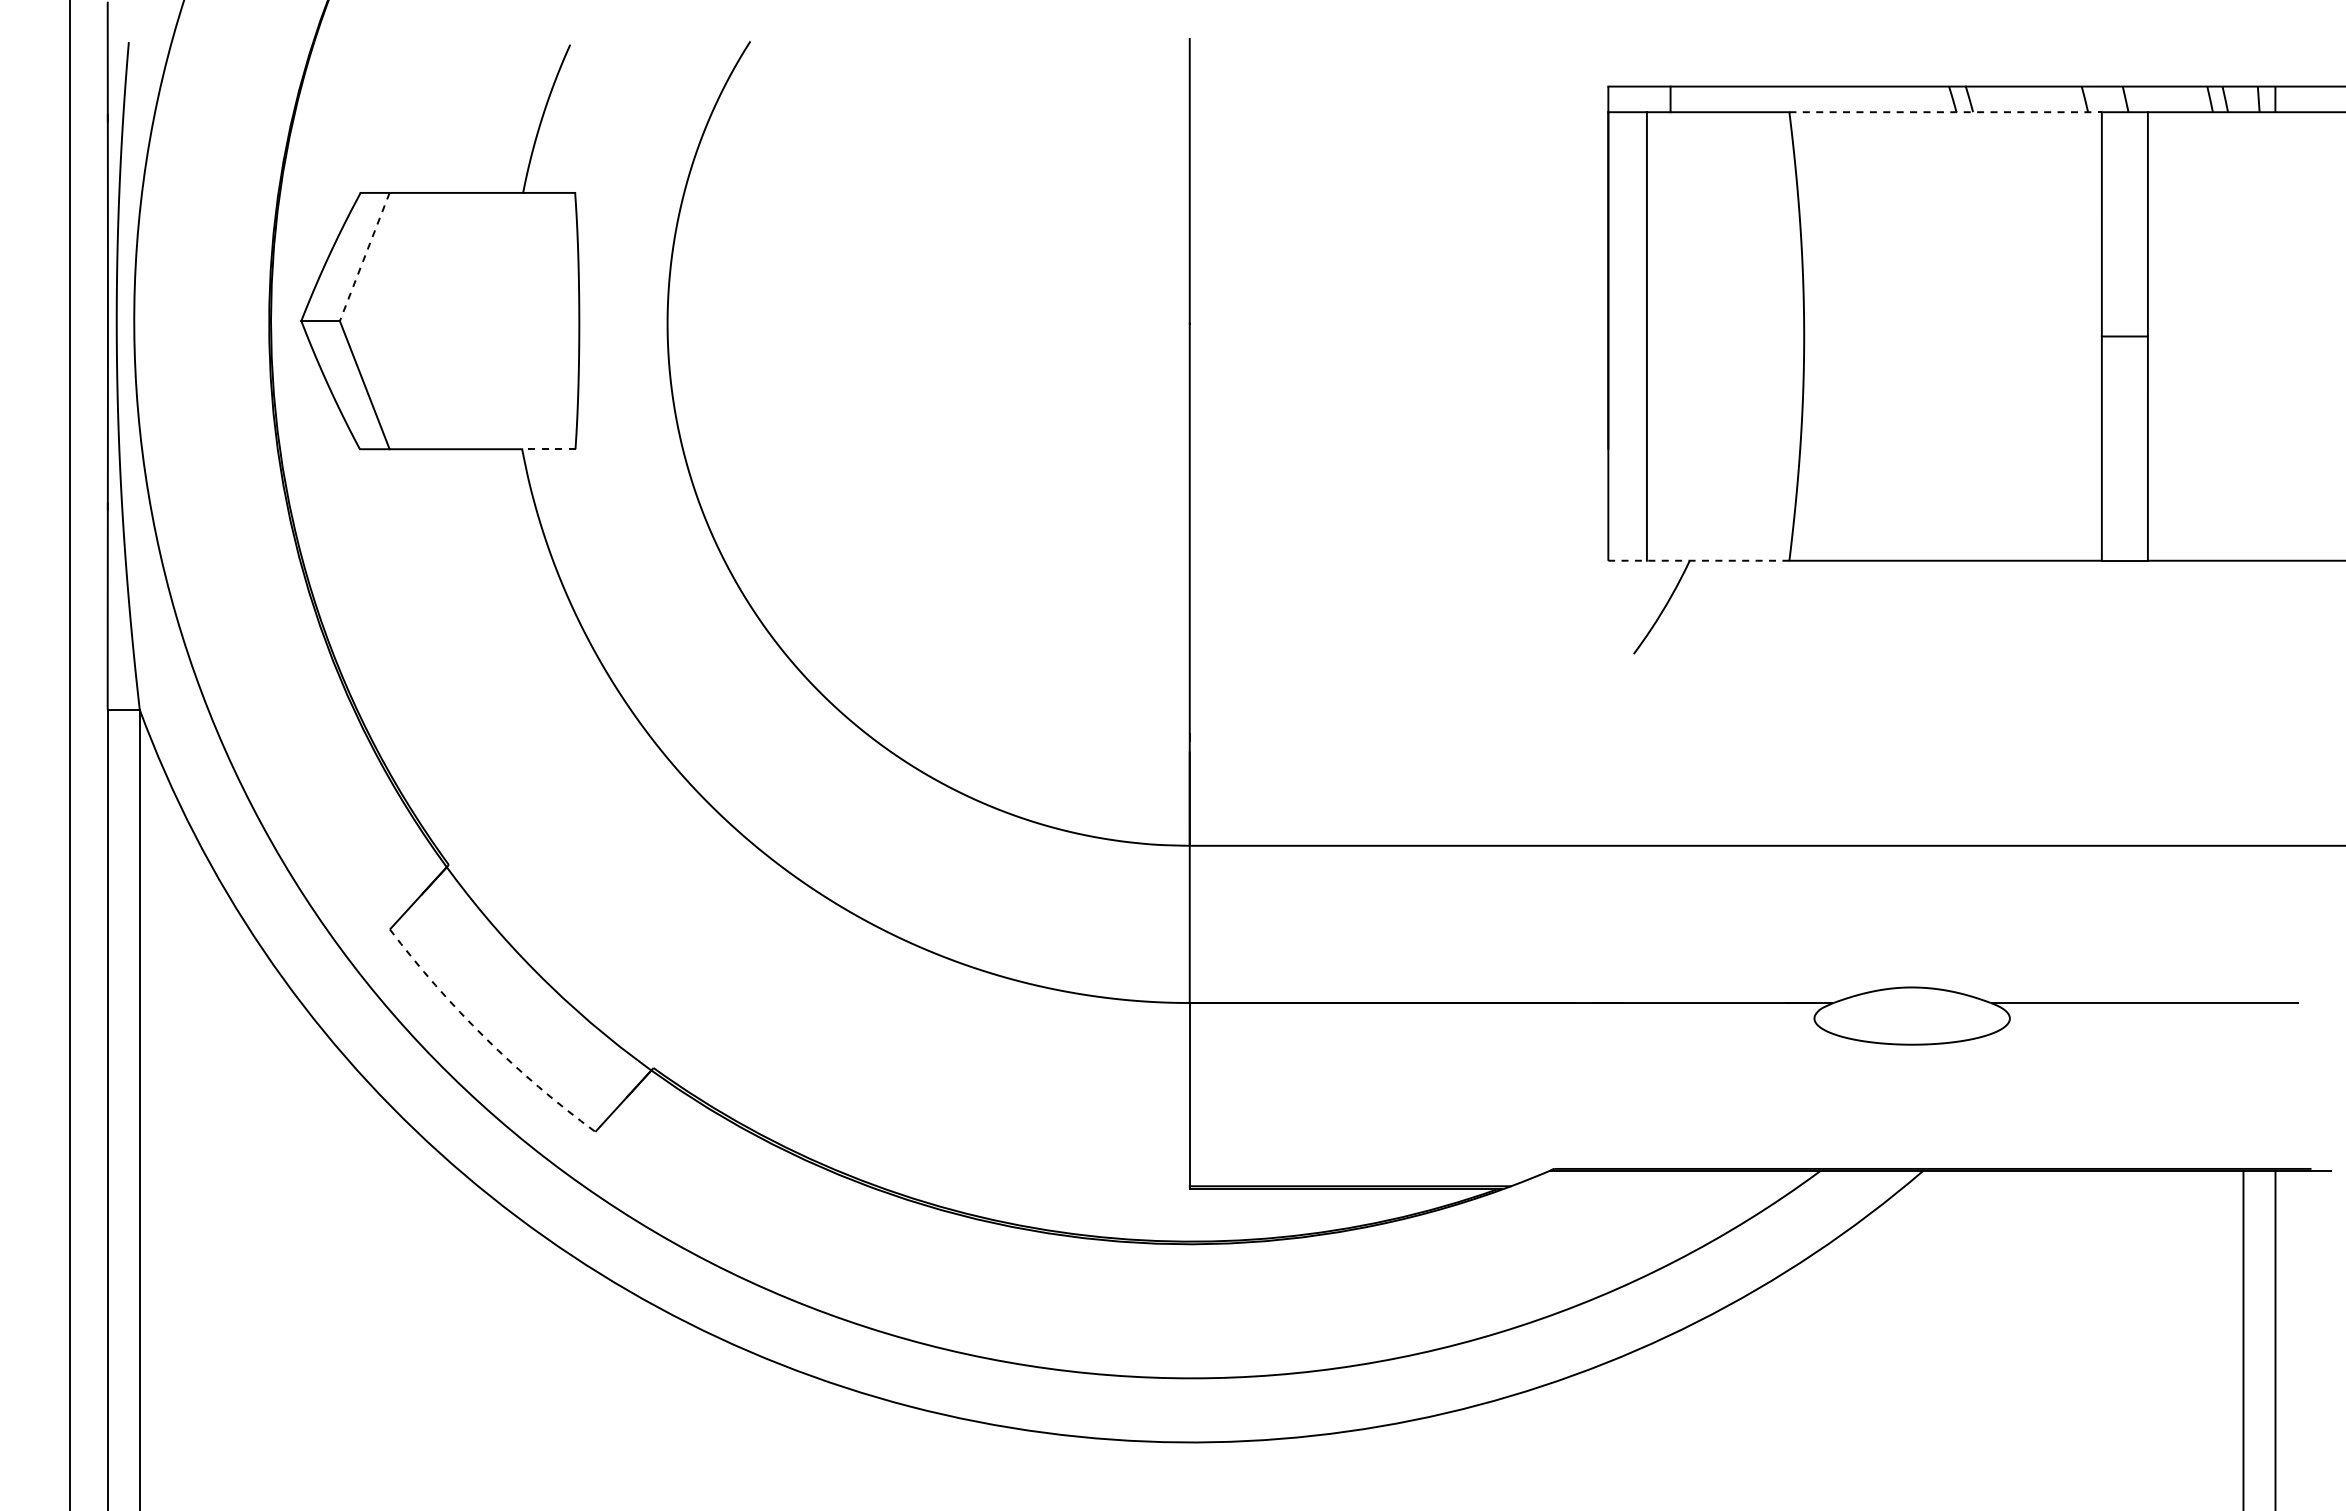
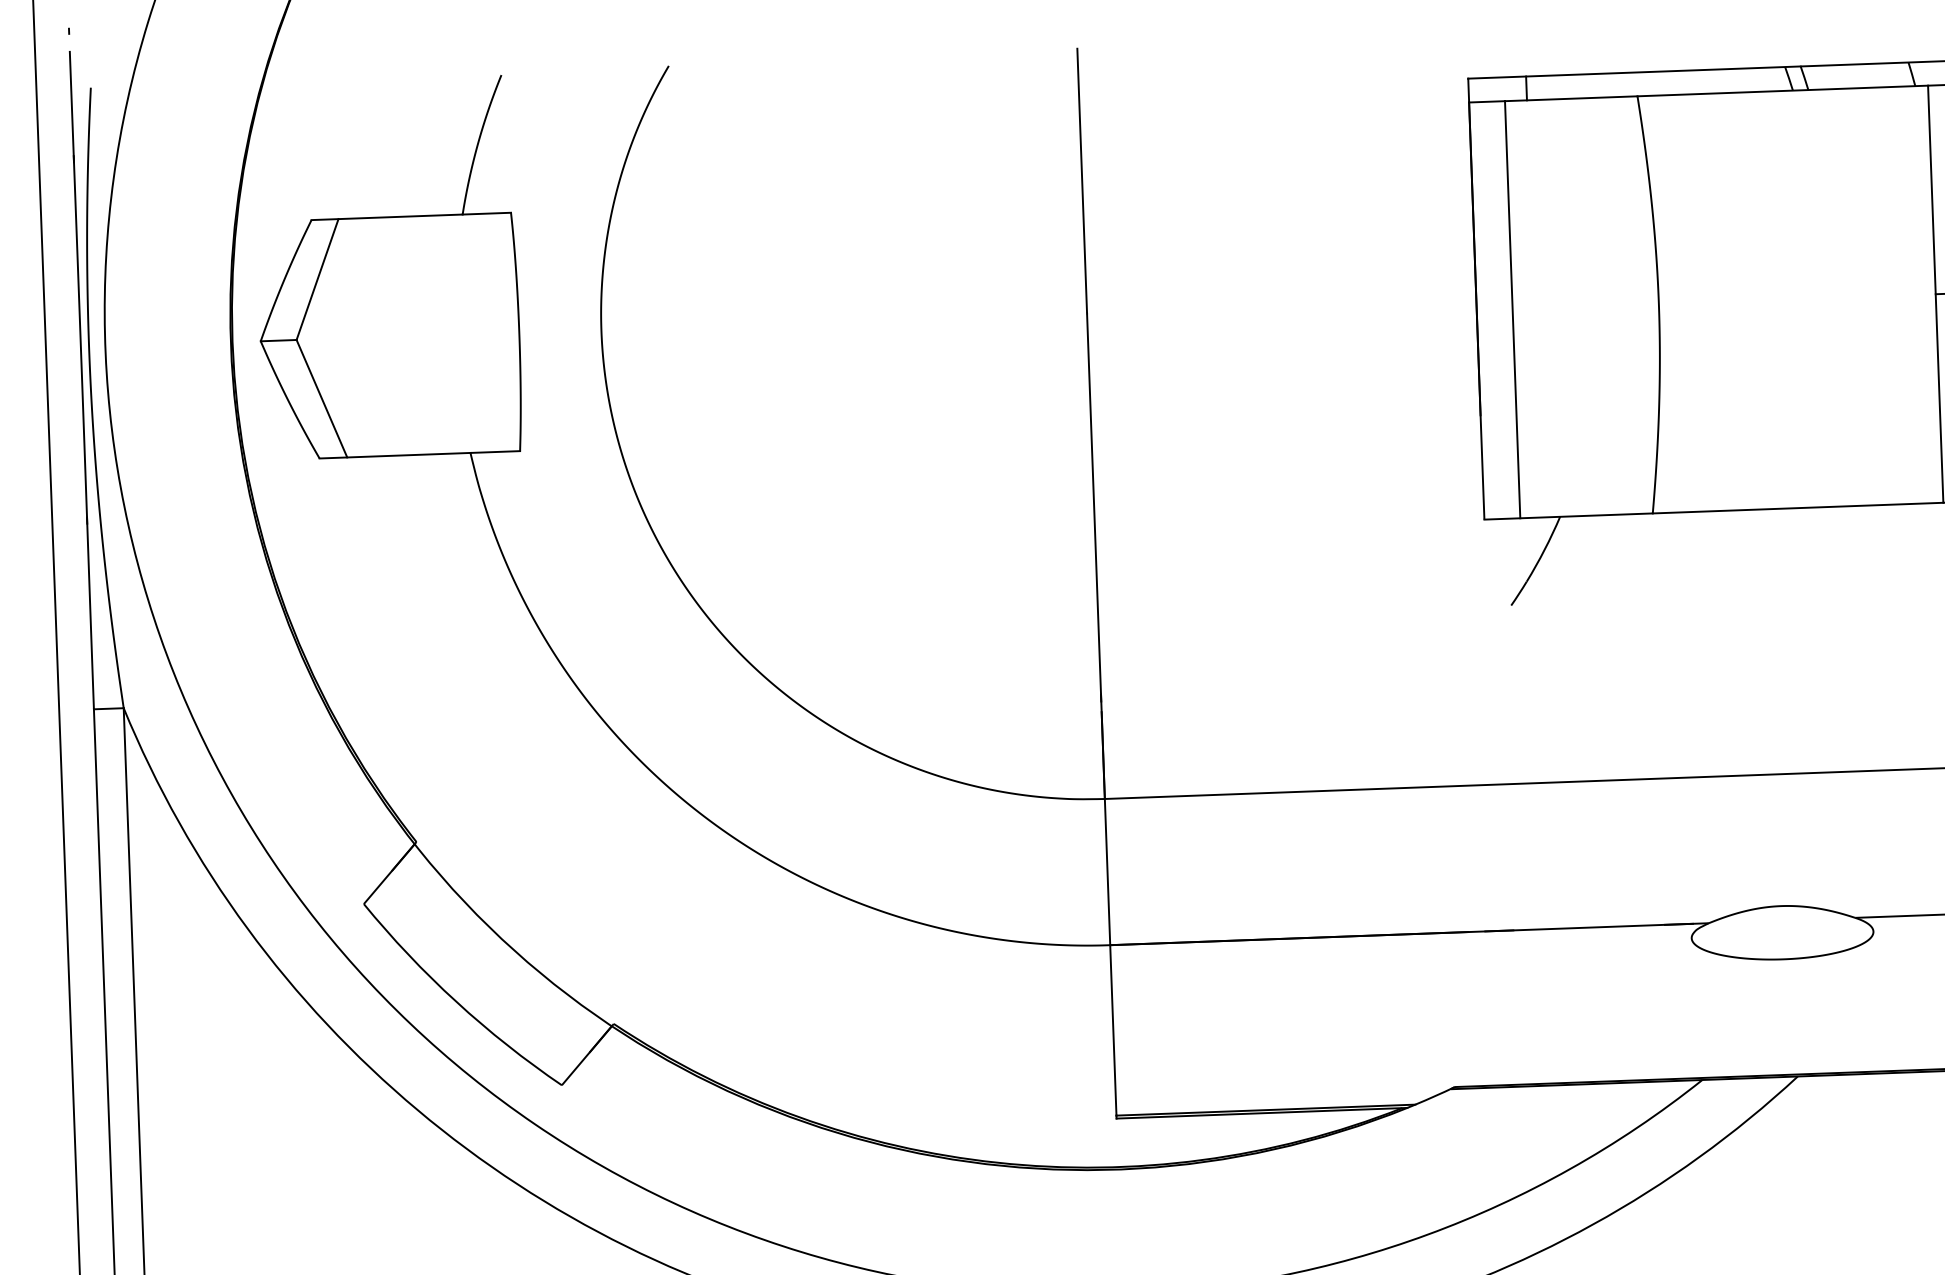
line: (1946, 112) -> (1783, 91), dashed -> solid
line: (364, 257) -> (317, 280), dashed -> solid
line: (548, 449) -> (494, 452), dashed -> solid
line: (1698, 560) -> (1568, 516), dashed -> solid
arc: (485, 1038) -> (456, 1002), dashed -> solid

